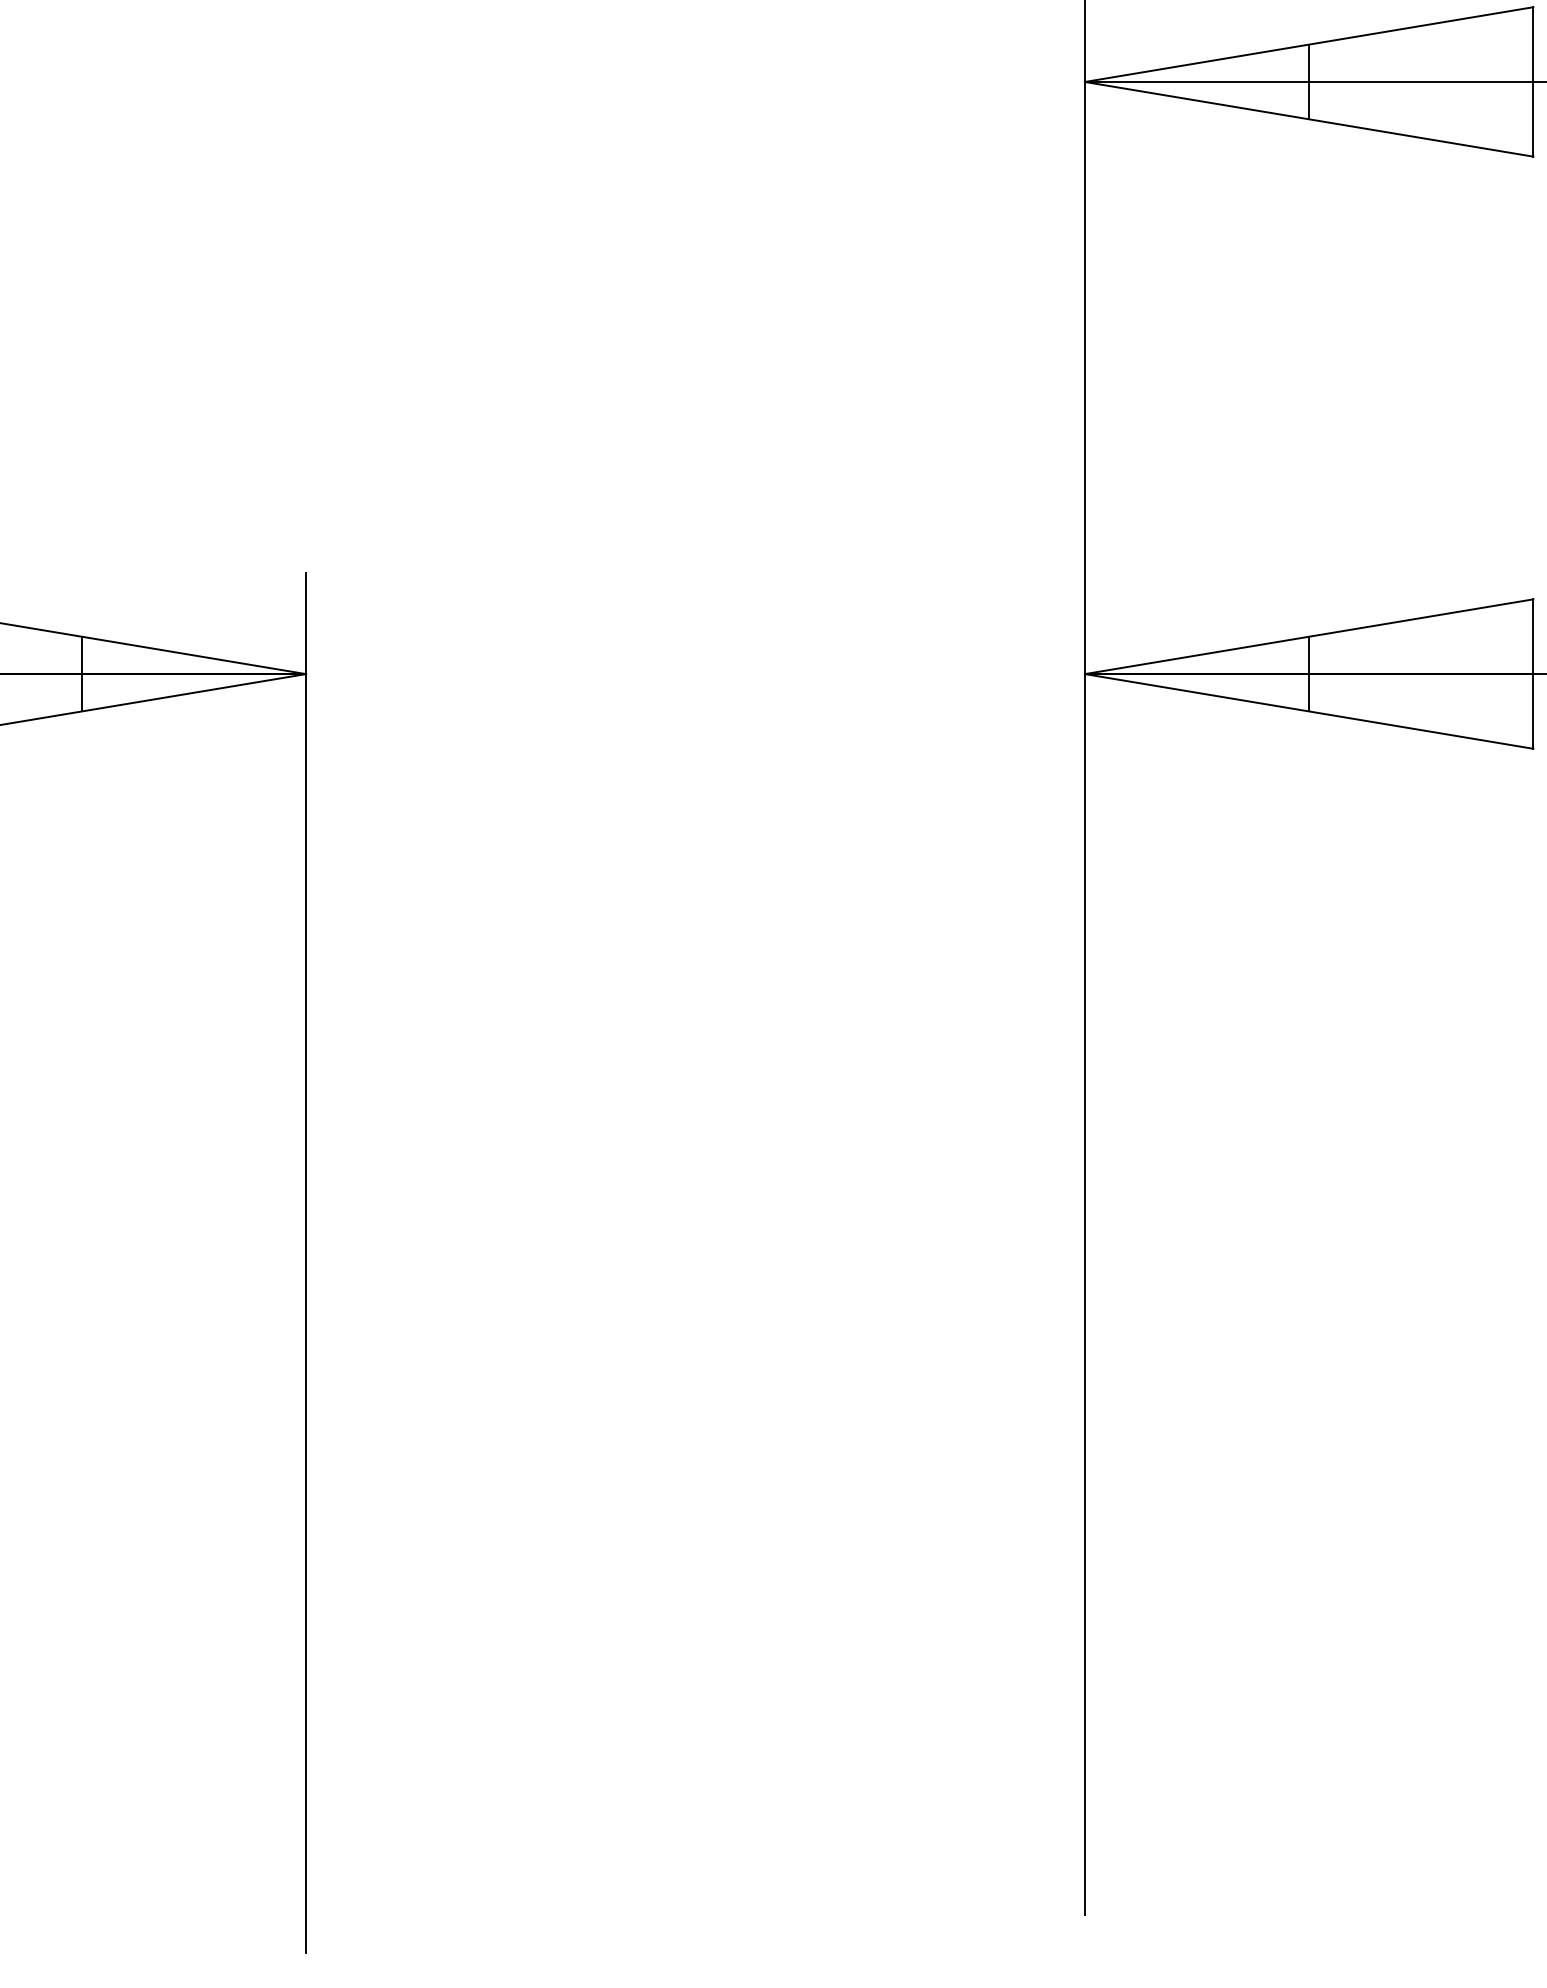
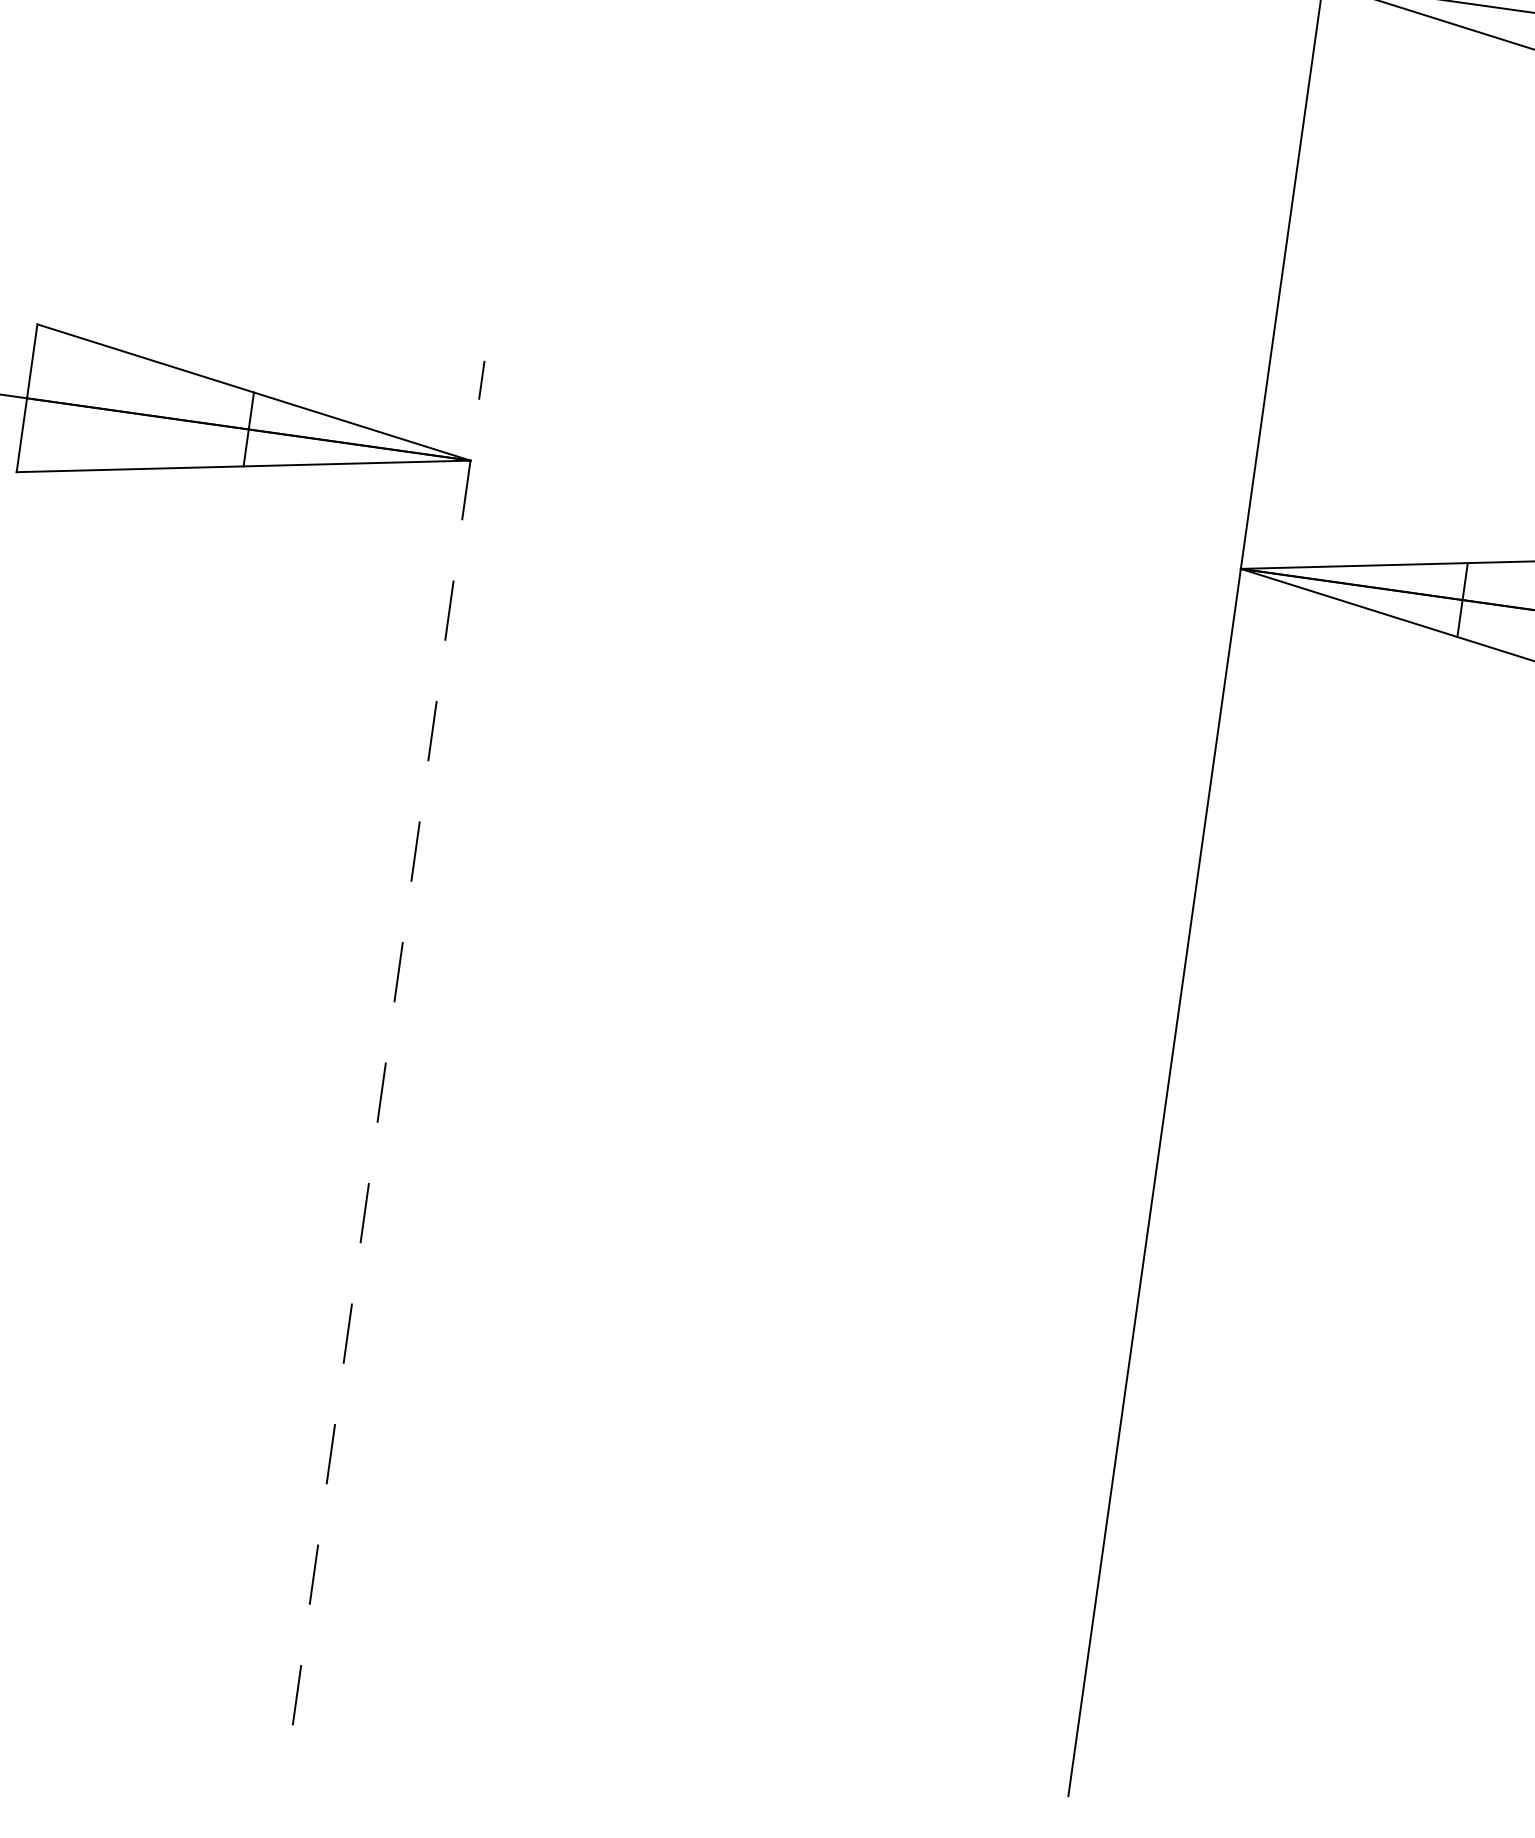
line: (306, 1262) -> (389, 1042), solid -> dashed

